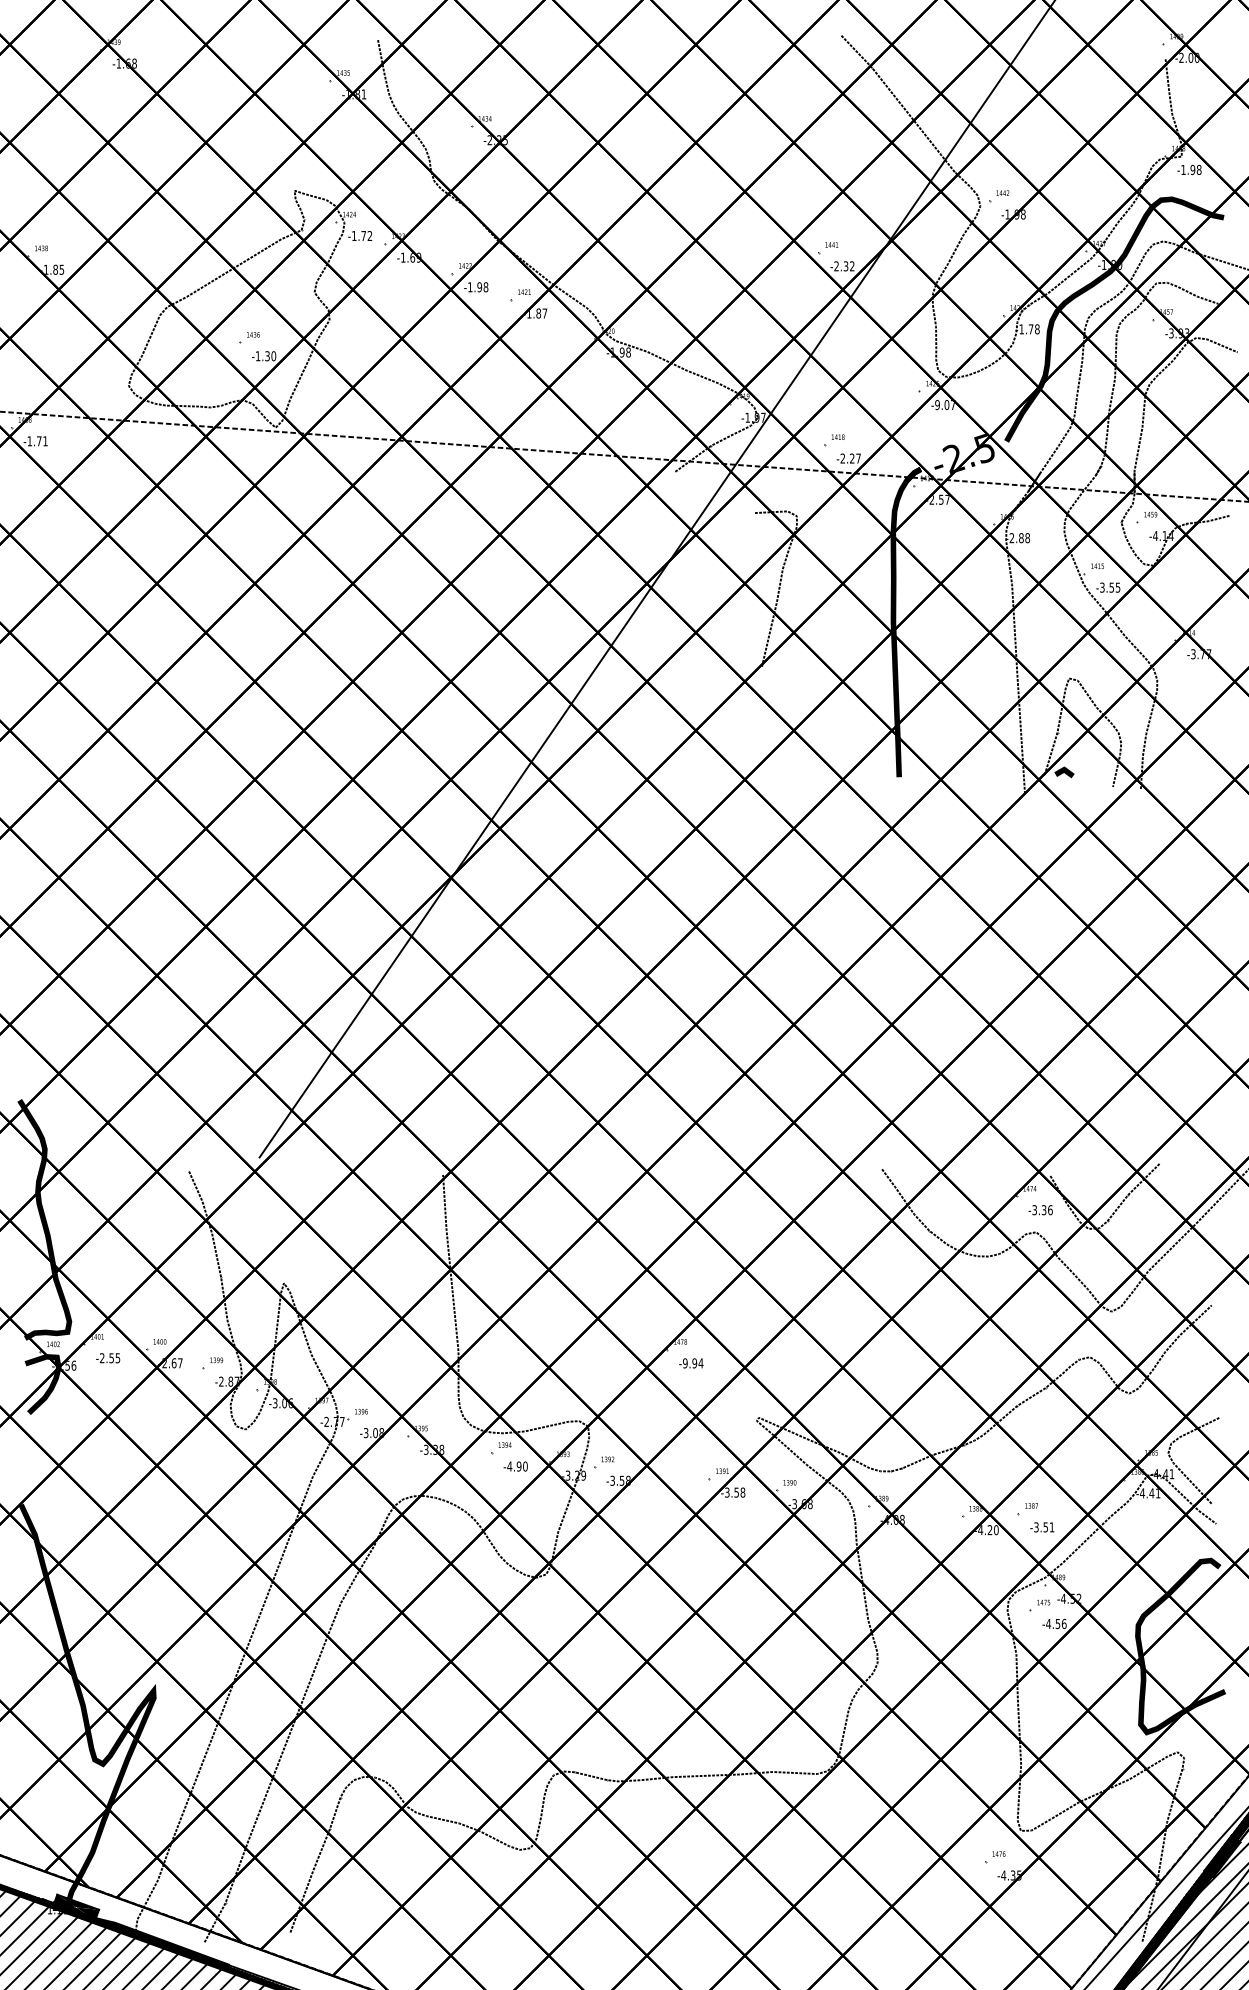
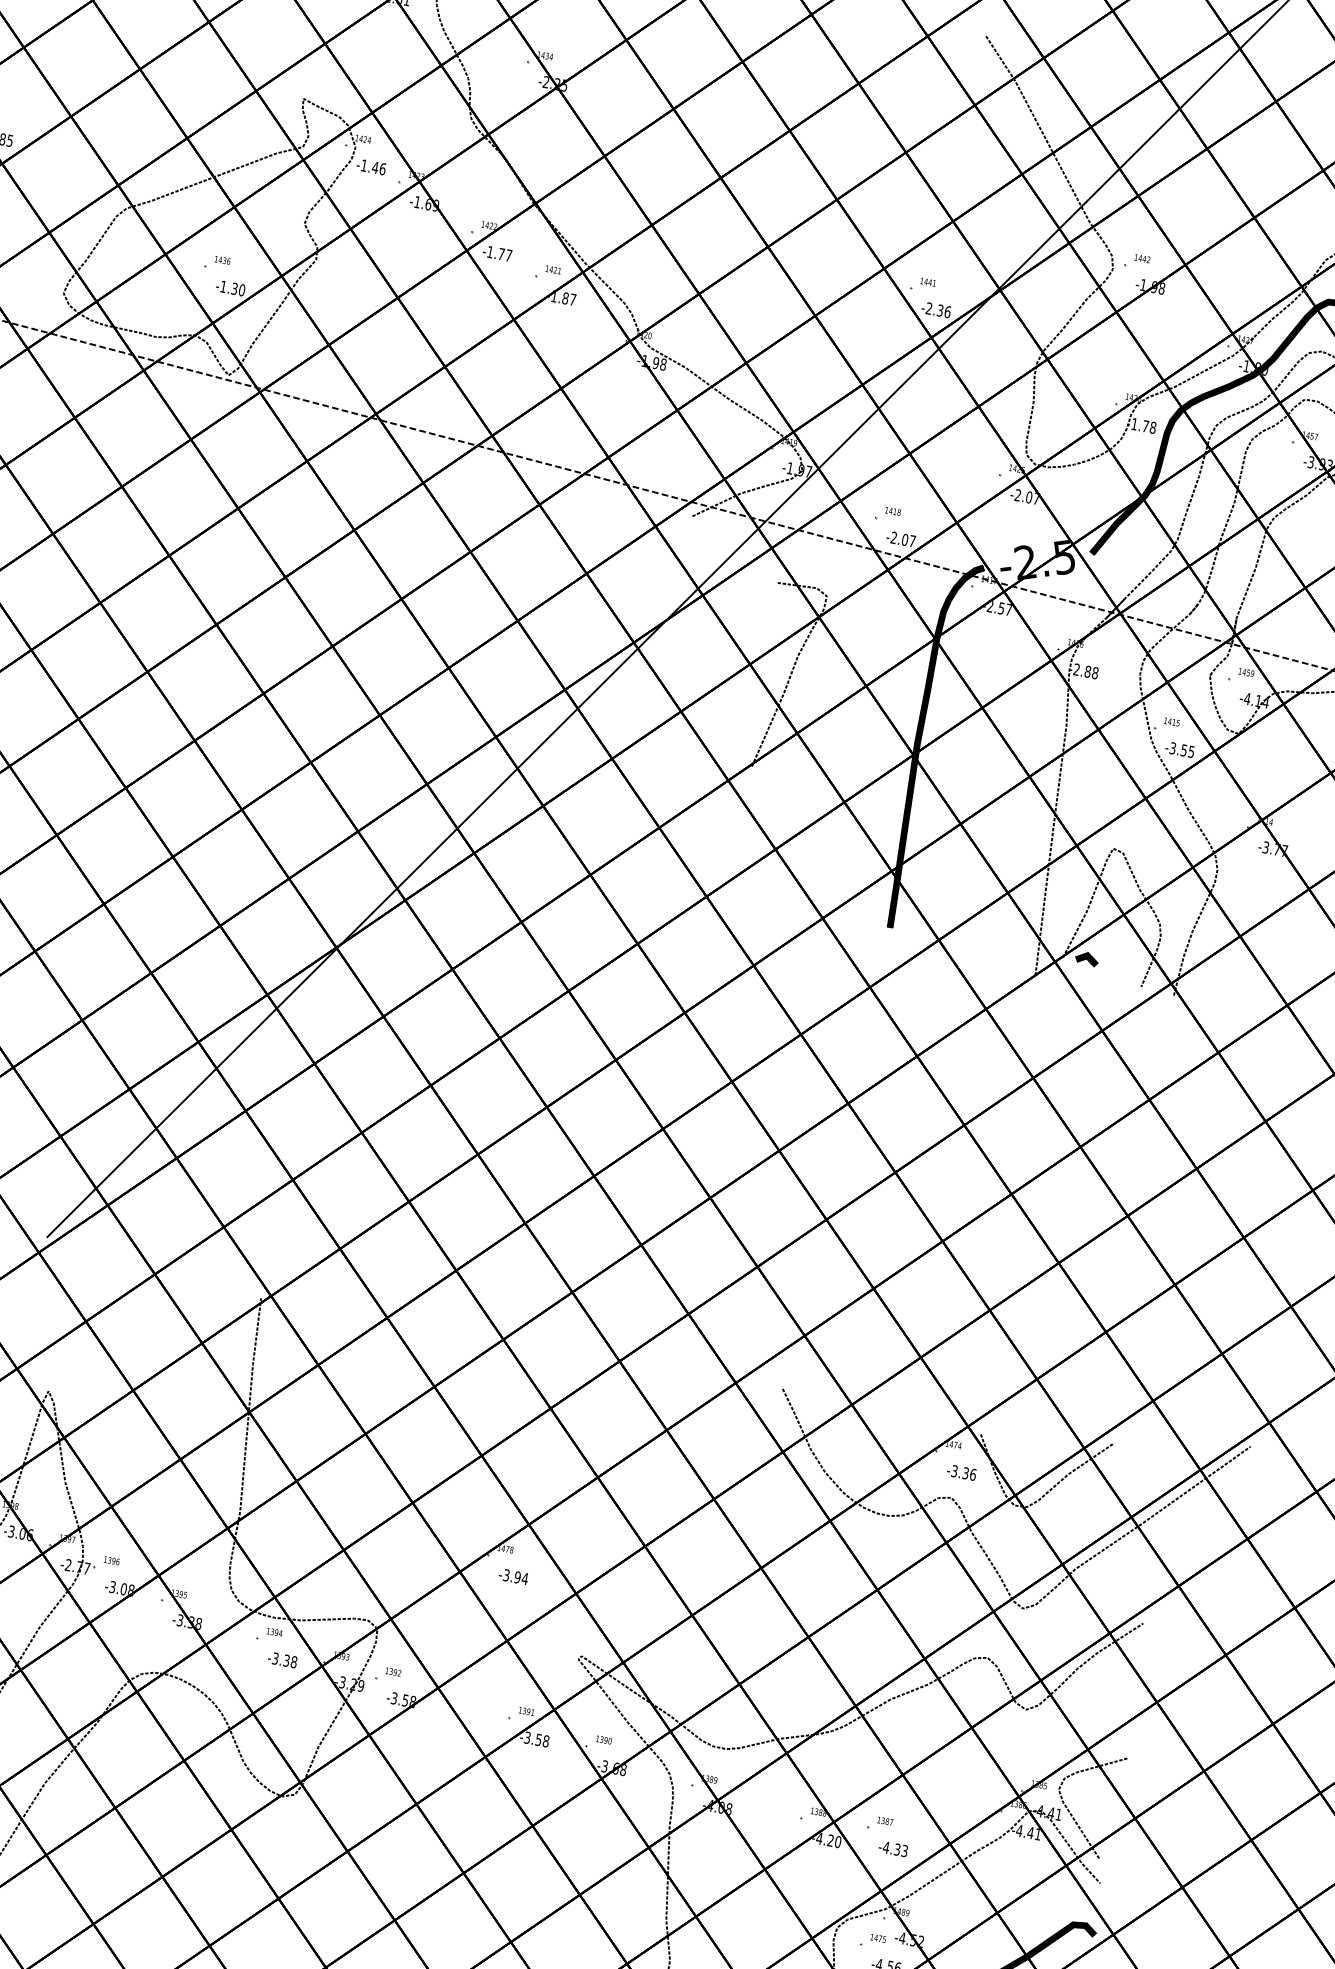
text: (366, 235) -> (378, 167), -1.72 -> -1.46
text: (852, 266) -> (947, 312), -2.32 -> -2.36
text: (482, 287) -> (504, 255), -1.98 -> -1.77
text: (937, 405) -> (1017, 495), -9.07 -> -2.07
text: (851, 458) -> (904, 539), -2.27 -> -2.07
text: (685, 1363) -> (506, 1575), -9.94 -> -3.94
text: (517, 1466) -> (284, 1660), -4.90 -> -3.38
text: (1043, 1527) -> (894, 1849), -3.51 -> -4.33

